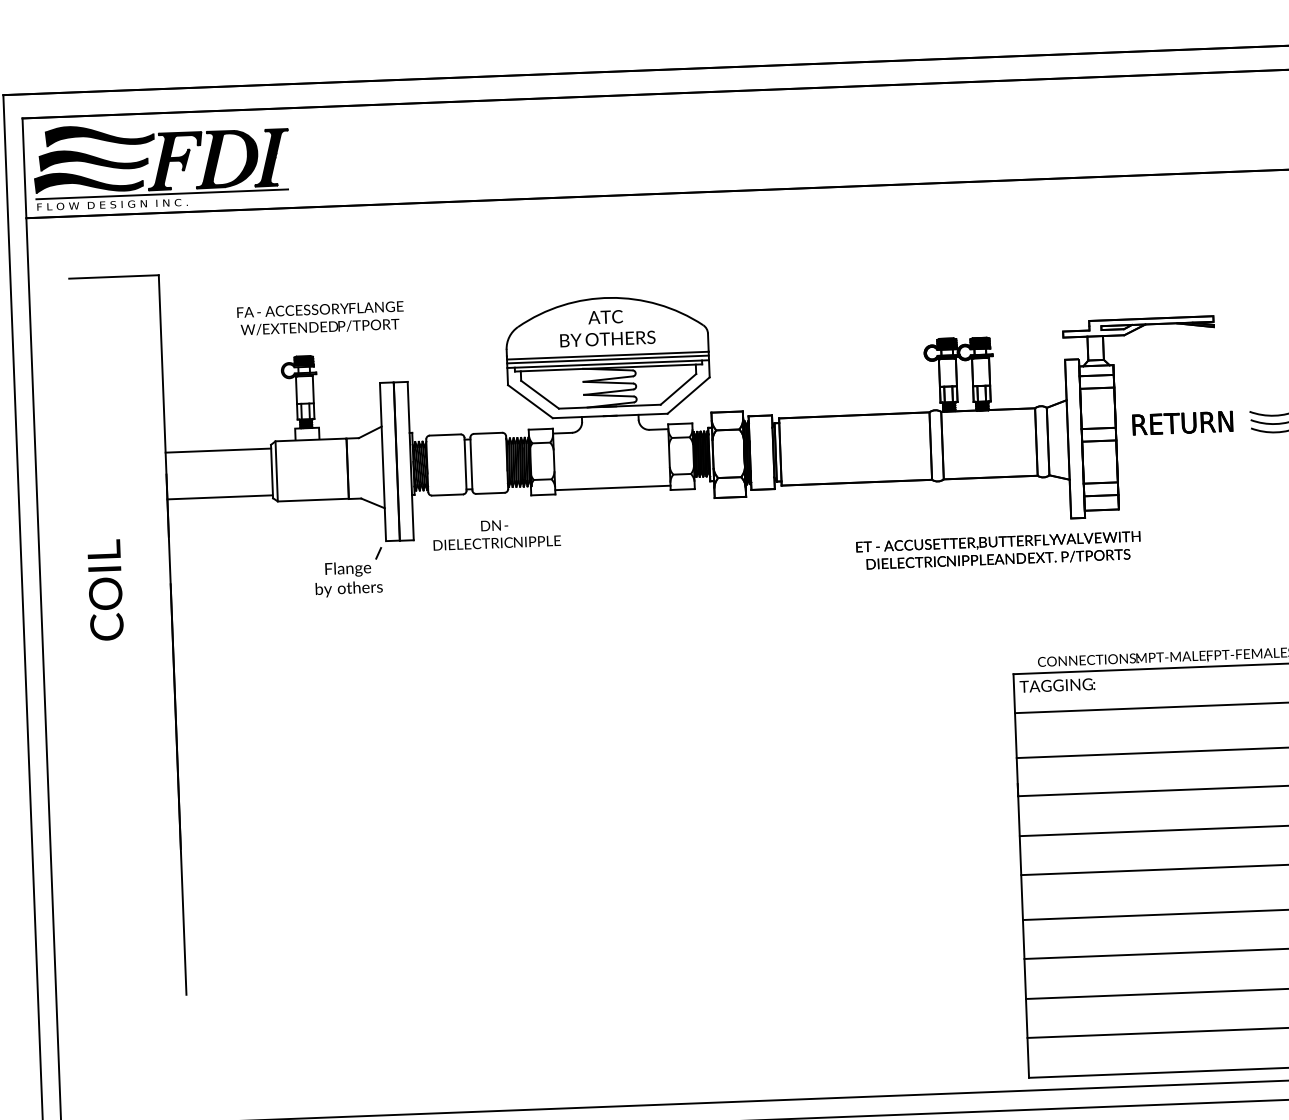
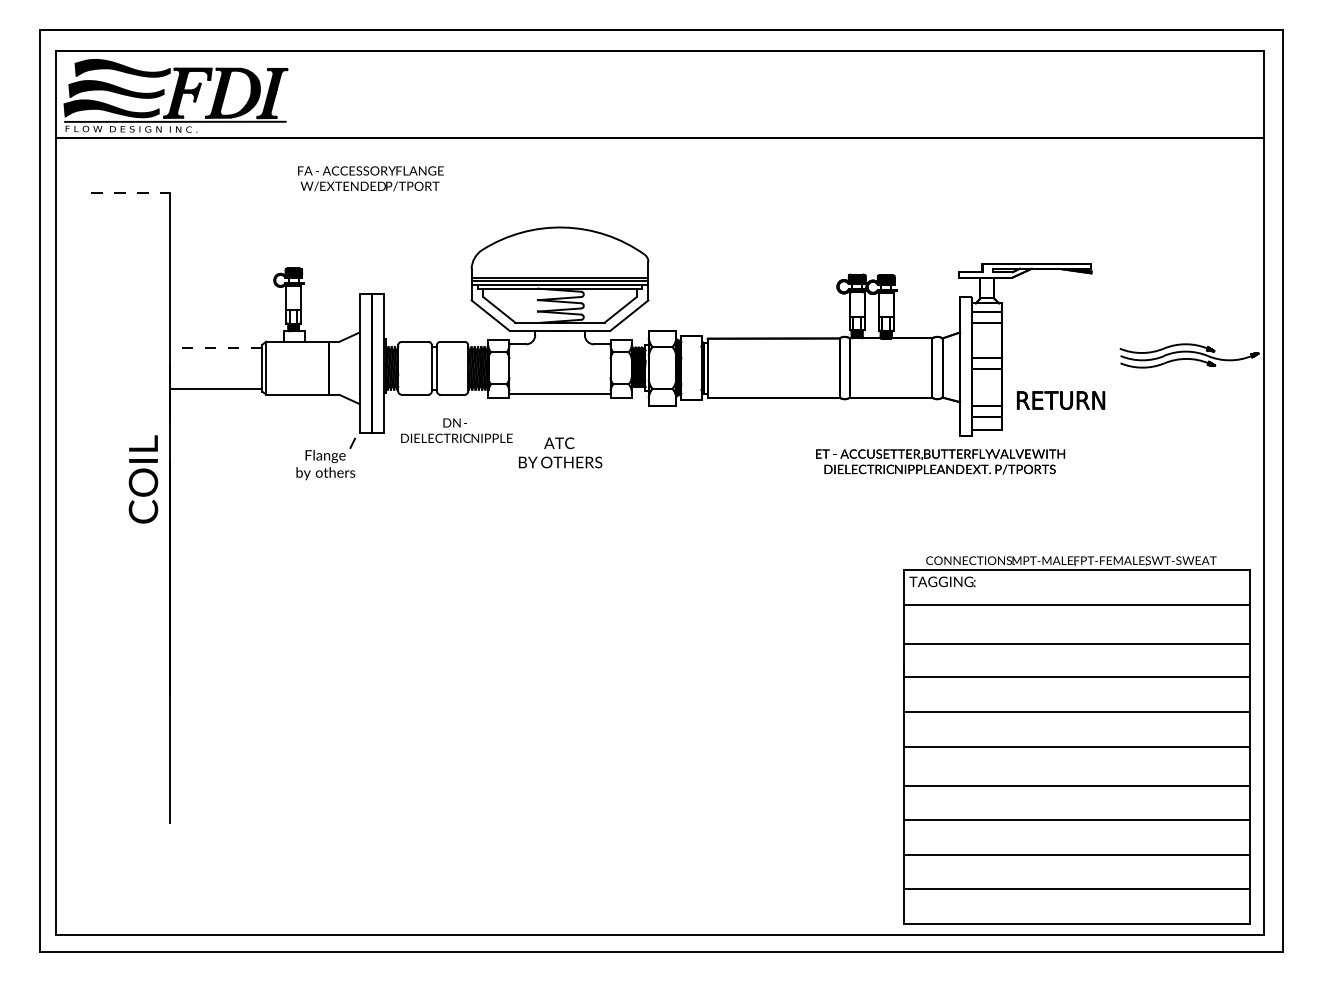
line: (114, 276) -> (130, 192), solid -> dashed
text: (320, 318) -> (370, 178), moved
text: (607, 327) -> (560, 452), moved
text: (1183, 423) -> (1061, 400), moved
line: (217, 451) -> (215, 348), solid -> dashed
text: (998, 550) -> (940, 461), moved
text: (105, 590) -> (143, 479), moved

